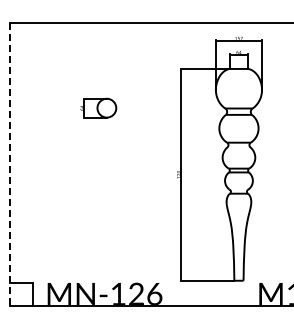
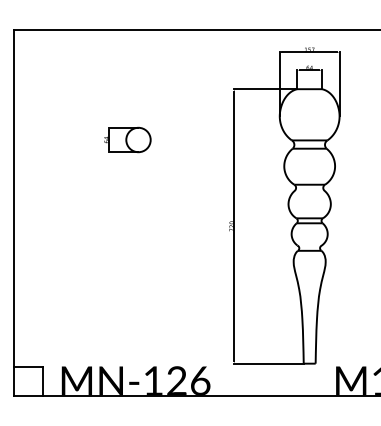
line: (10, 164) -> (13, 213), dashed -> solid

